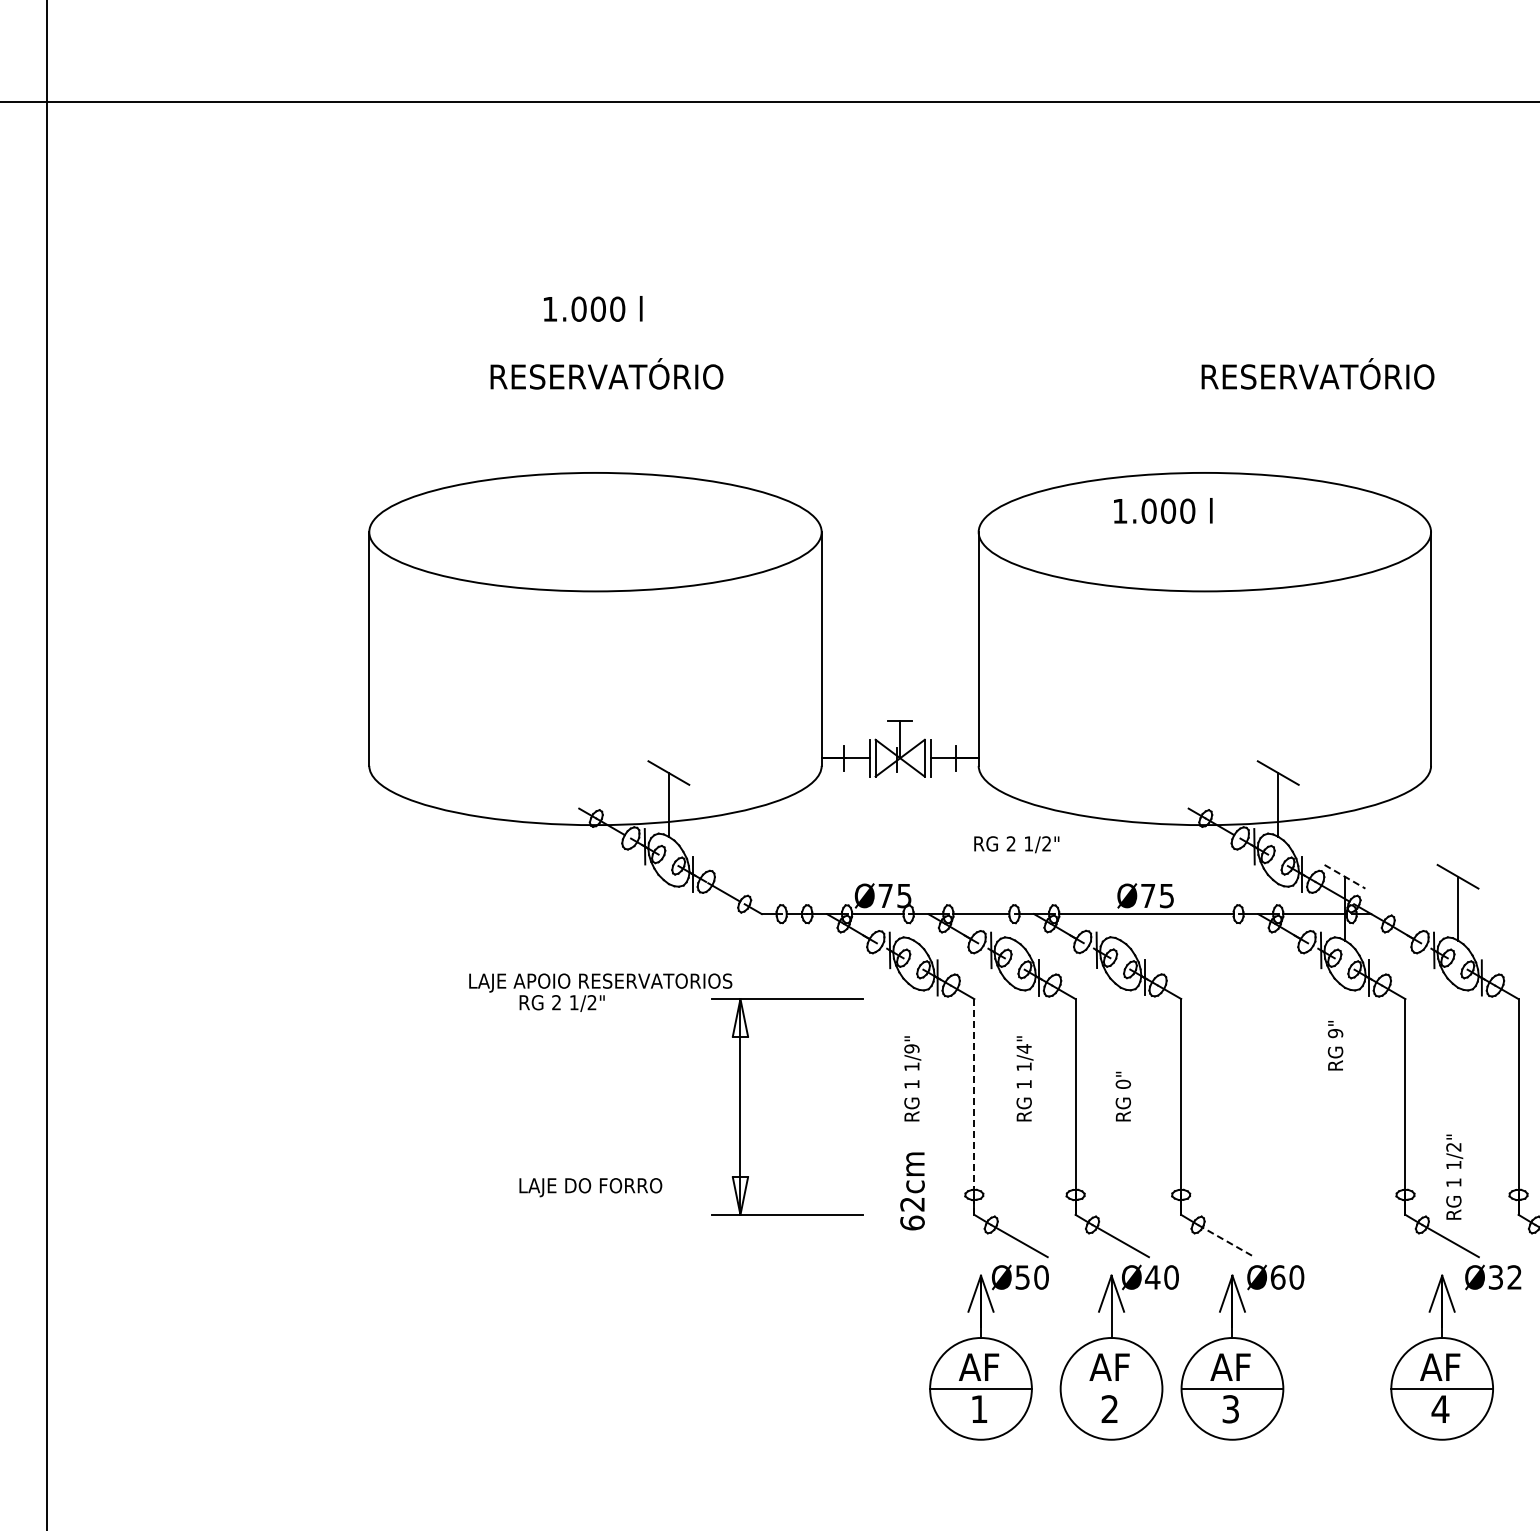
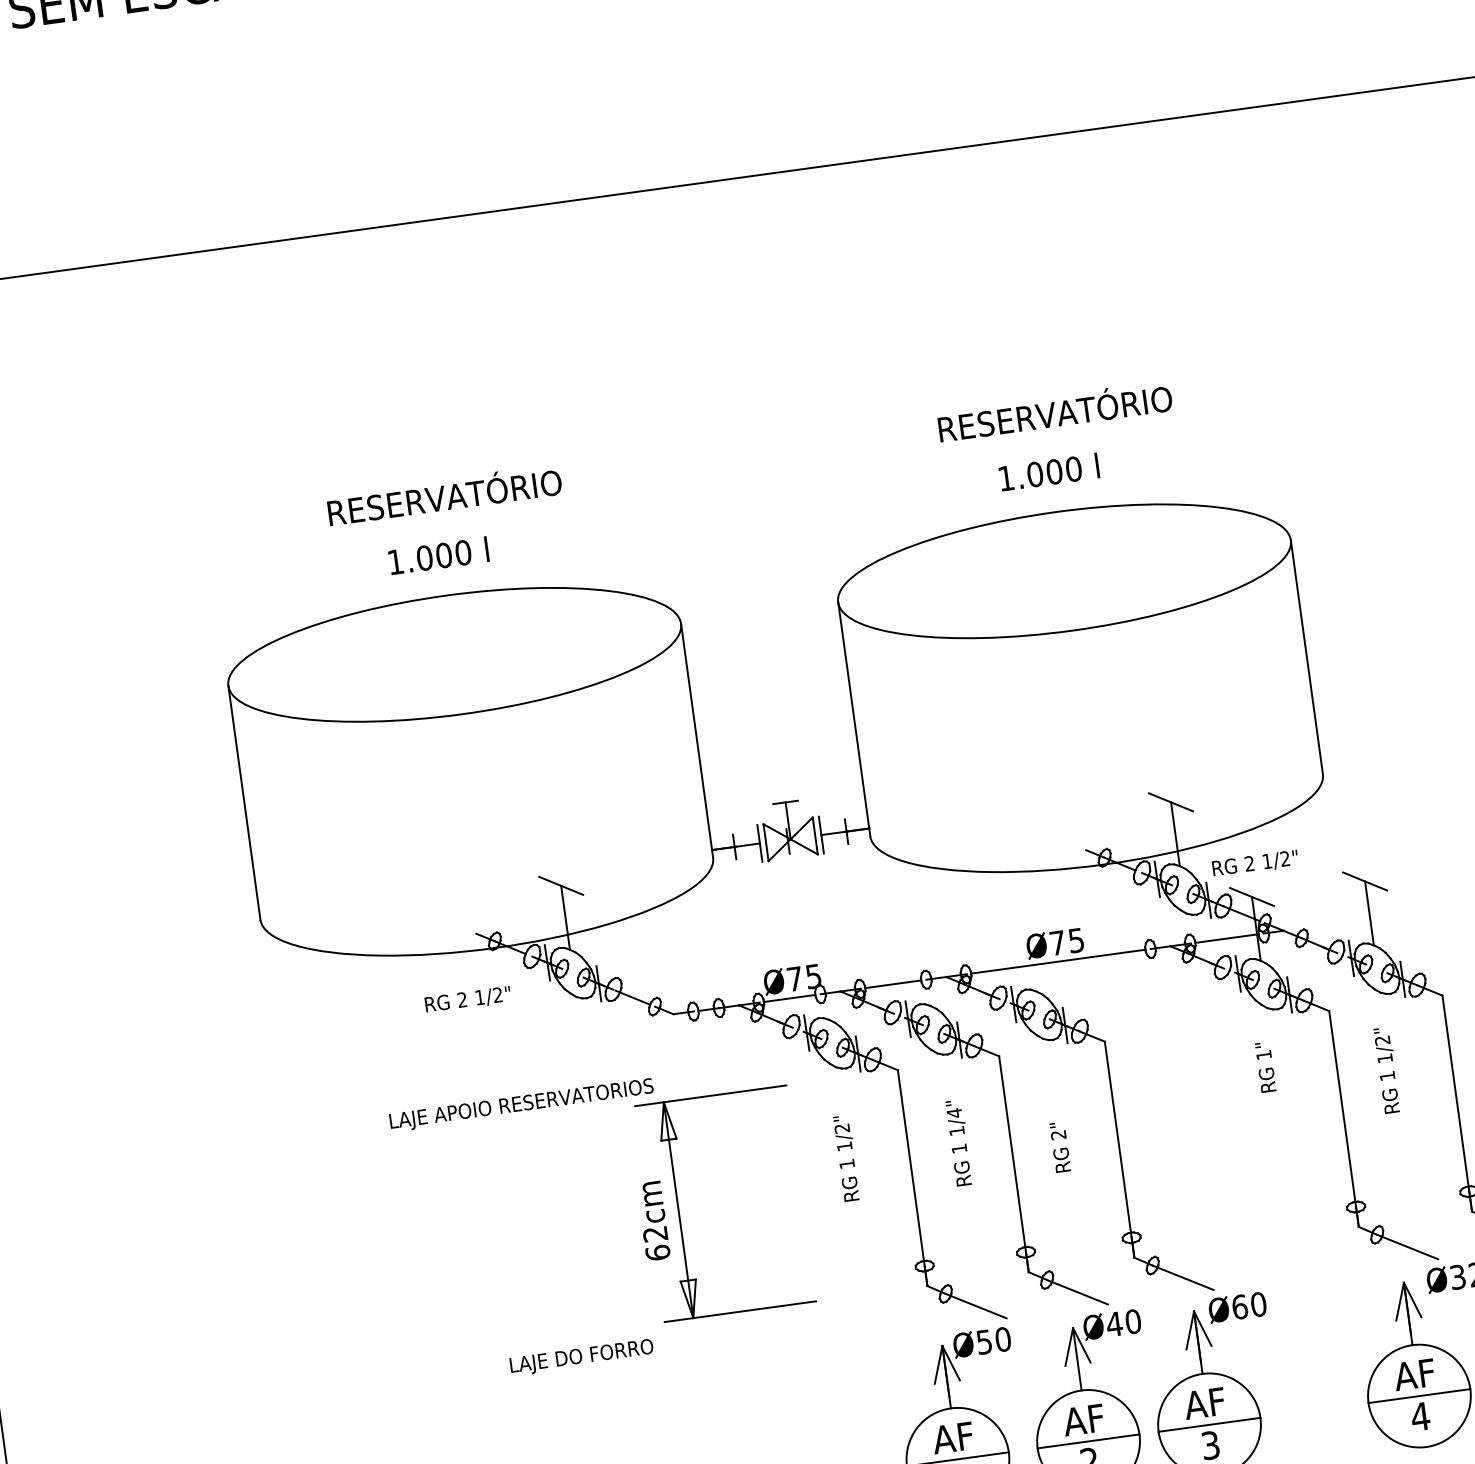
text: (593, 308) -> (439, 555), moved
text: (1317, 373) -> (1054, 410), moved
text: (1163, 510) -> (1049, 471), moved
text: (1016, 844) -> (1255, 863), moved
line: (1344, 876) -> (1251, 896), dashed -> solid
text: (561, 1003) -> (467, 1000), moved
text: (1335, 1033) -> (1263, 1055), 9" -> 1"
text: (911, 1048) -> (841, 1128), 1/9" -> 1/2"
text: (1123, 1083) -> (1058, 1134), 0" -> 2"
line: (974, 1106) -> (912, 1177), dashed -> solid
text: (1454, 1176) -> (1387, 1069), moved
text: (590, 1187) -> (581, 1357), moved
text: (912, 1191) -> (653, 1221), moved
line: (1226, 1241) -> (1183, 1278), dashed -> solid
line: (1111, 1388) -> (1088, 1441), added

